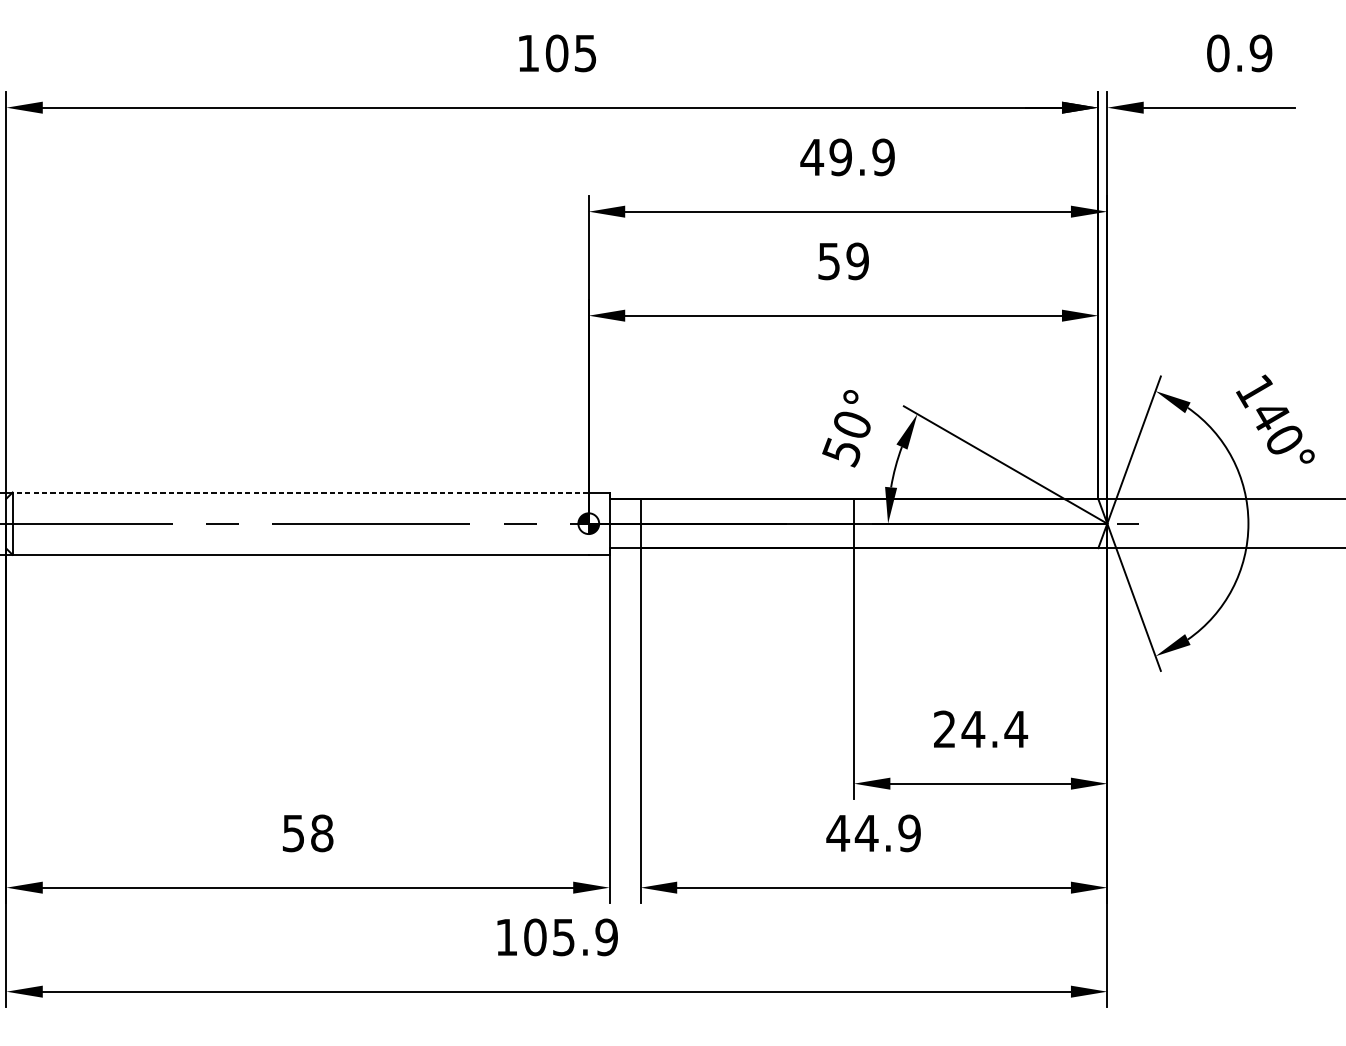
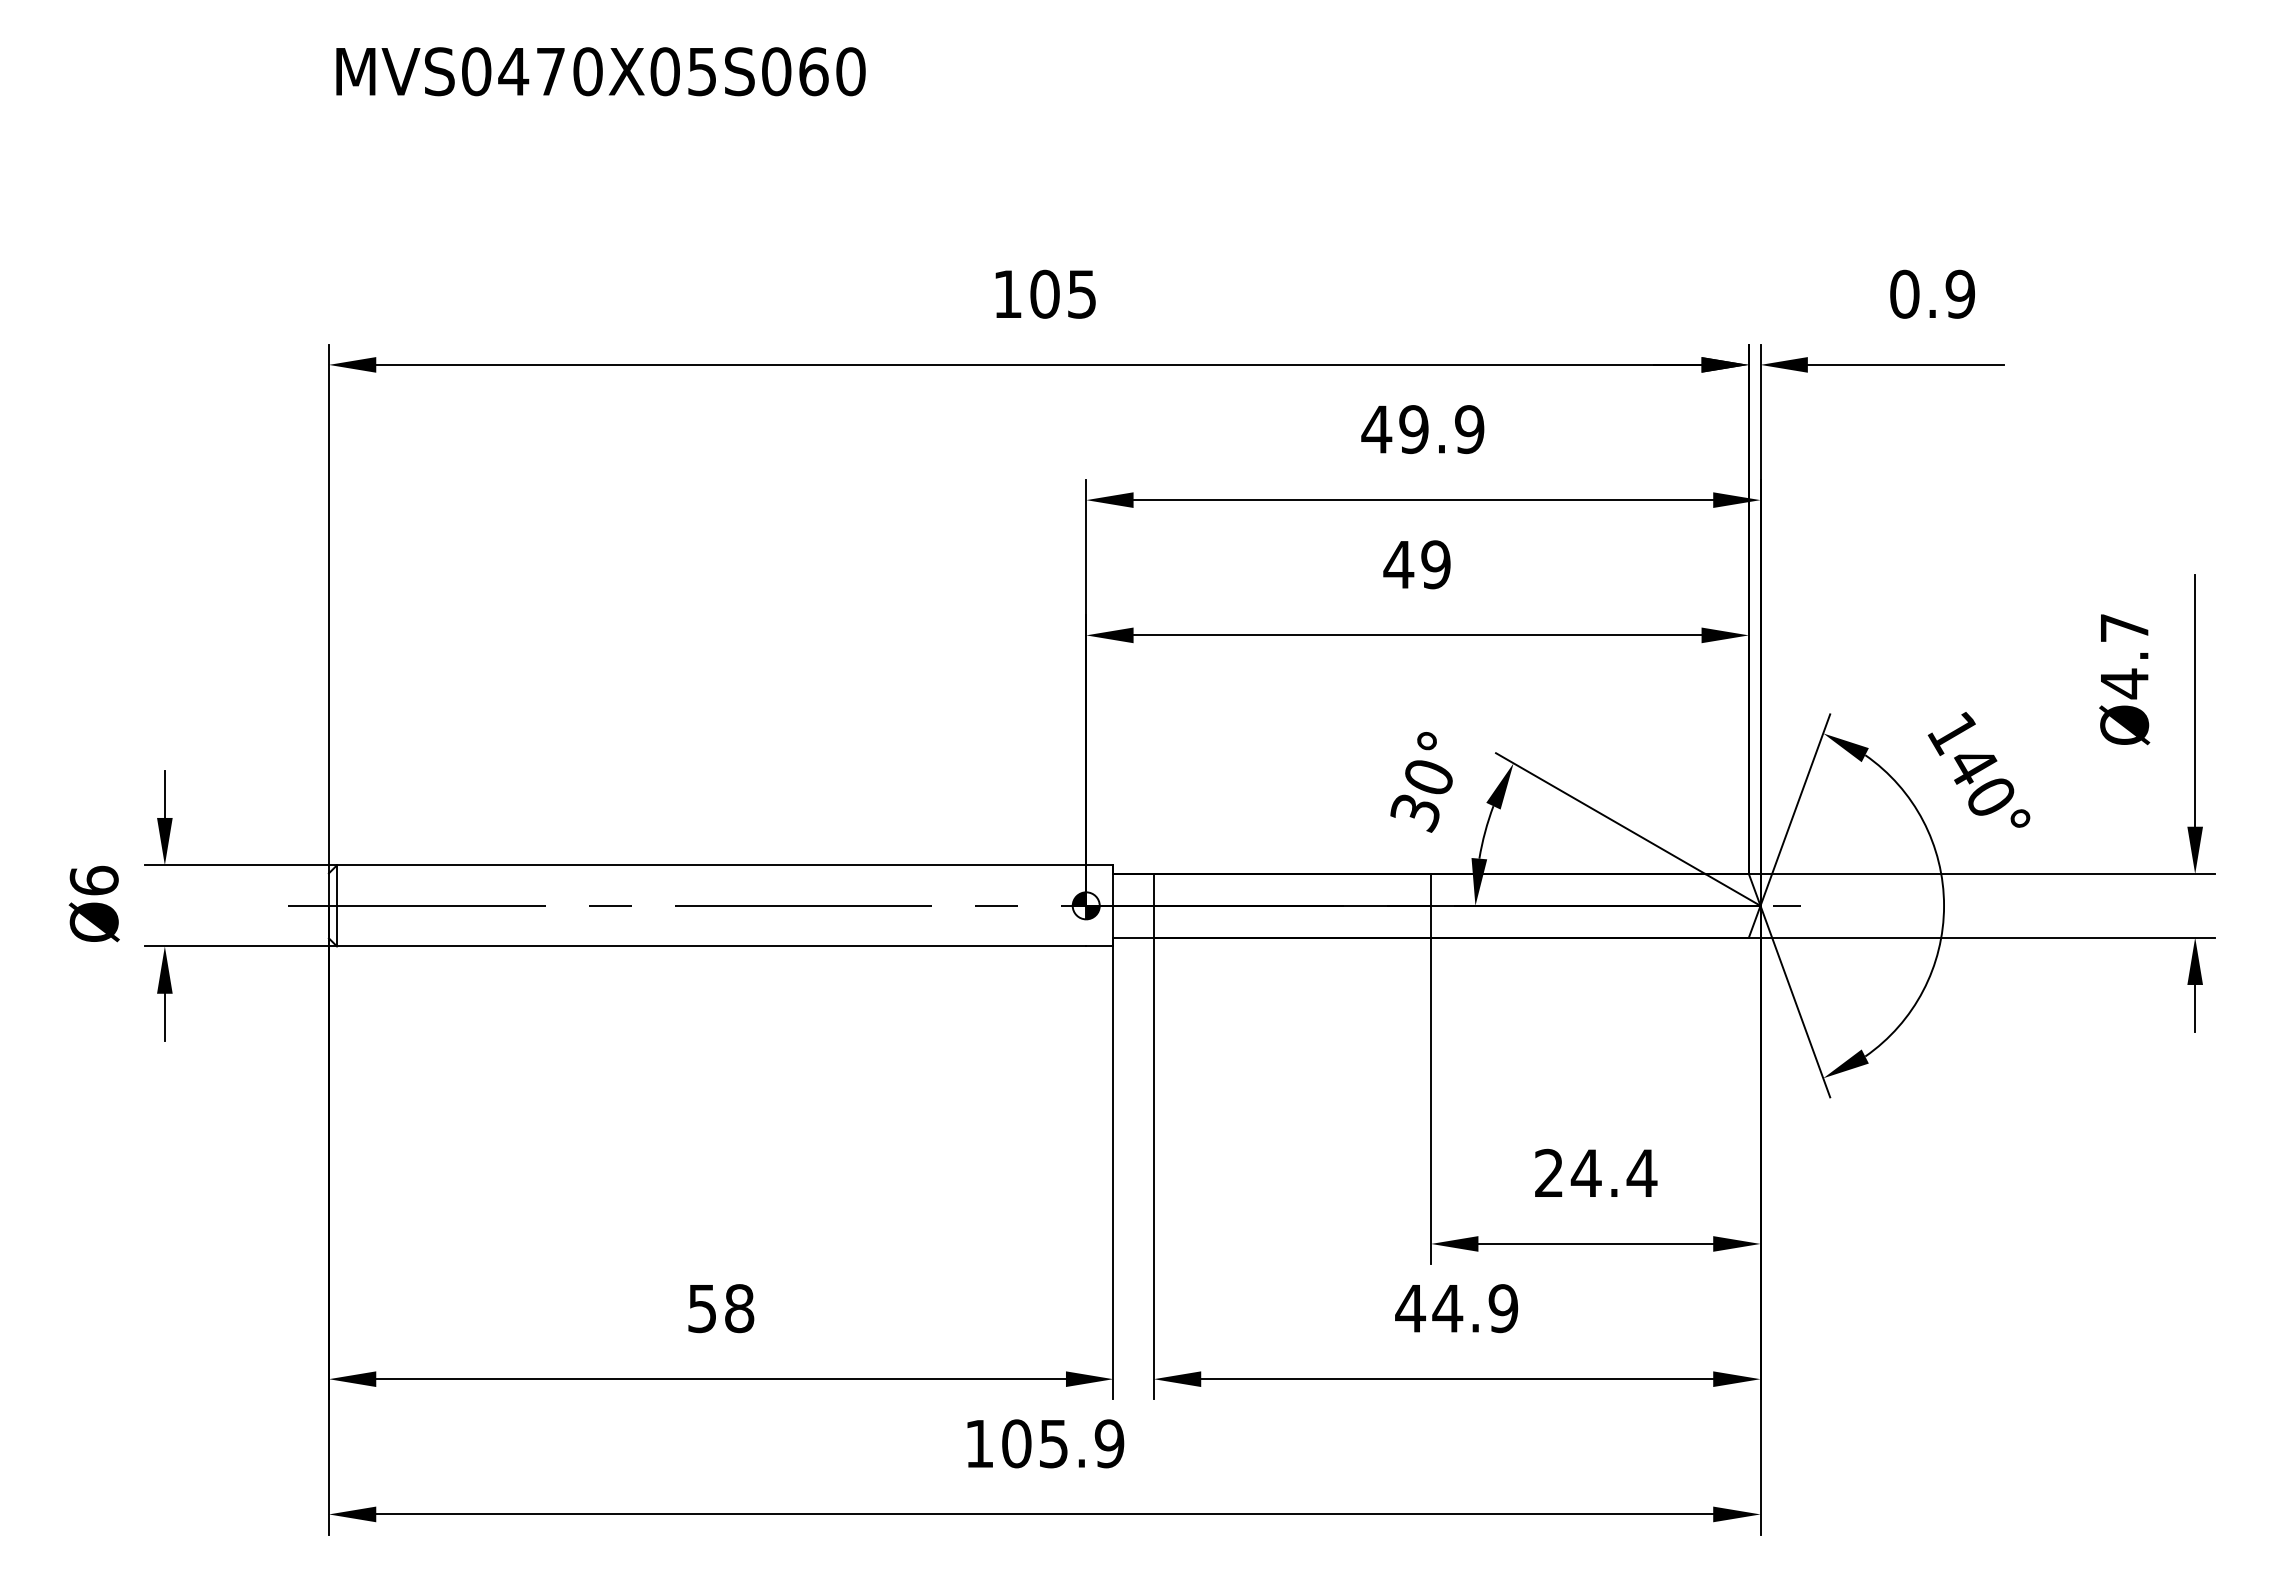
text: (828, 261) -> (1398, 565), 59 -> 49
text: (841, 452) -> (1414, 813), 50° -> 30°
line: (300, 492) -> (711, 865), dashed -> solid

